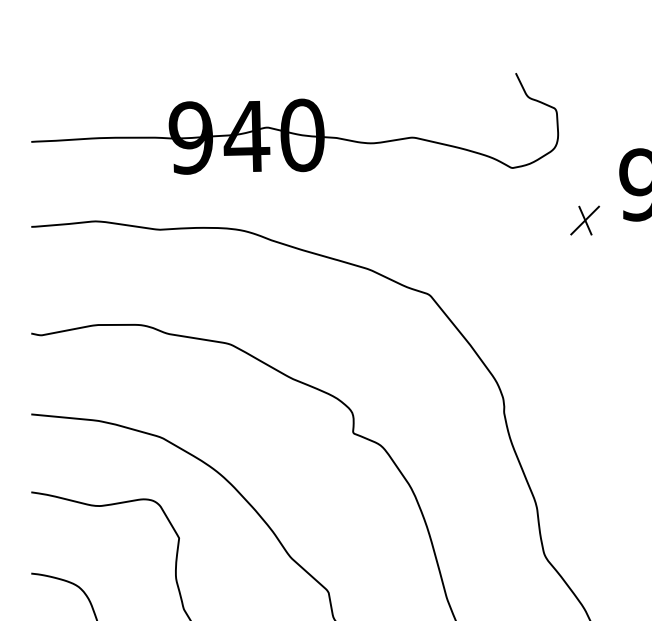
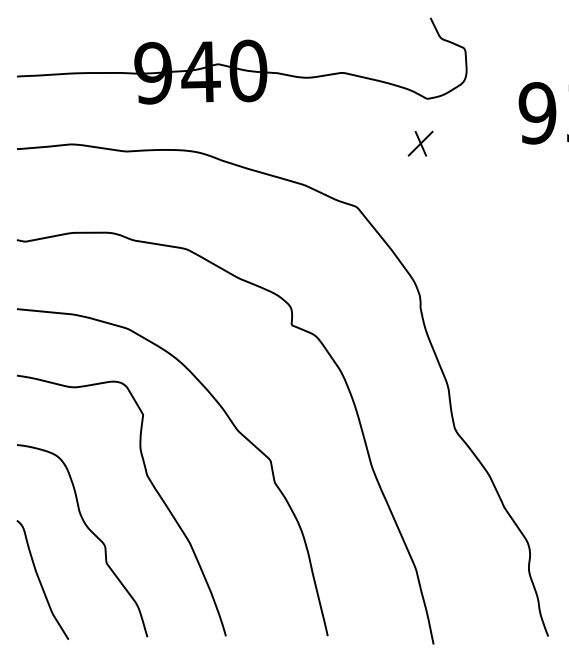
part: (584, 220) -> (420, 143), moved

